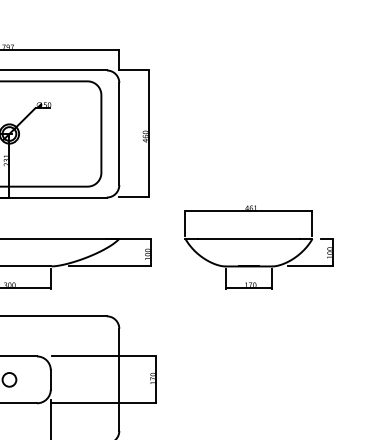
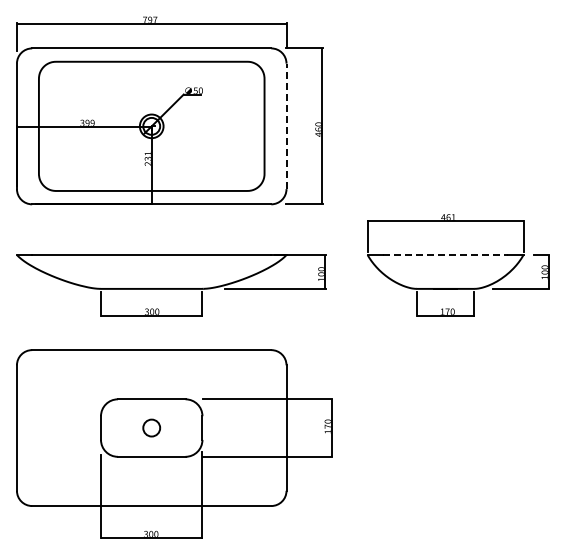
line: (119, 134) -> (286, 126), solid -> dashed
line: (248, 239) -> (445, 255), solid -> dashed

